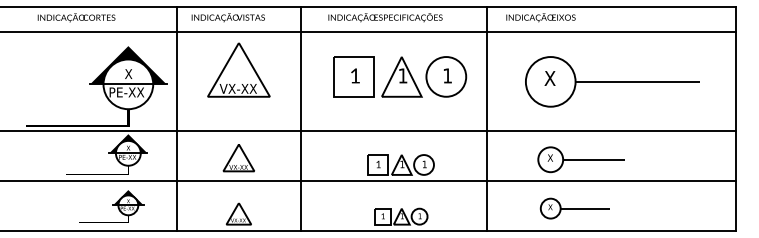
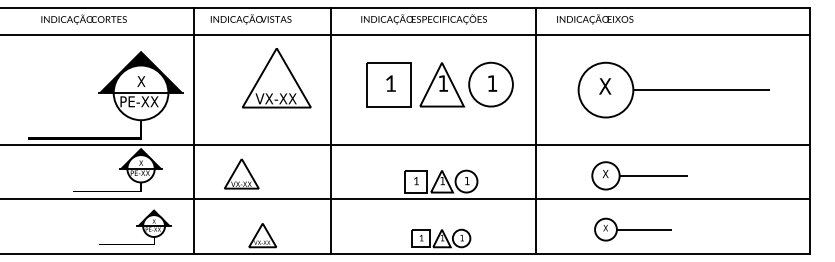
part: (238, 70) -> (276, 78), moved
part: (238, 157) -> (241, 173), moved
part: (111, 205) -> (135, 226), moved

